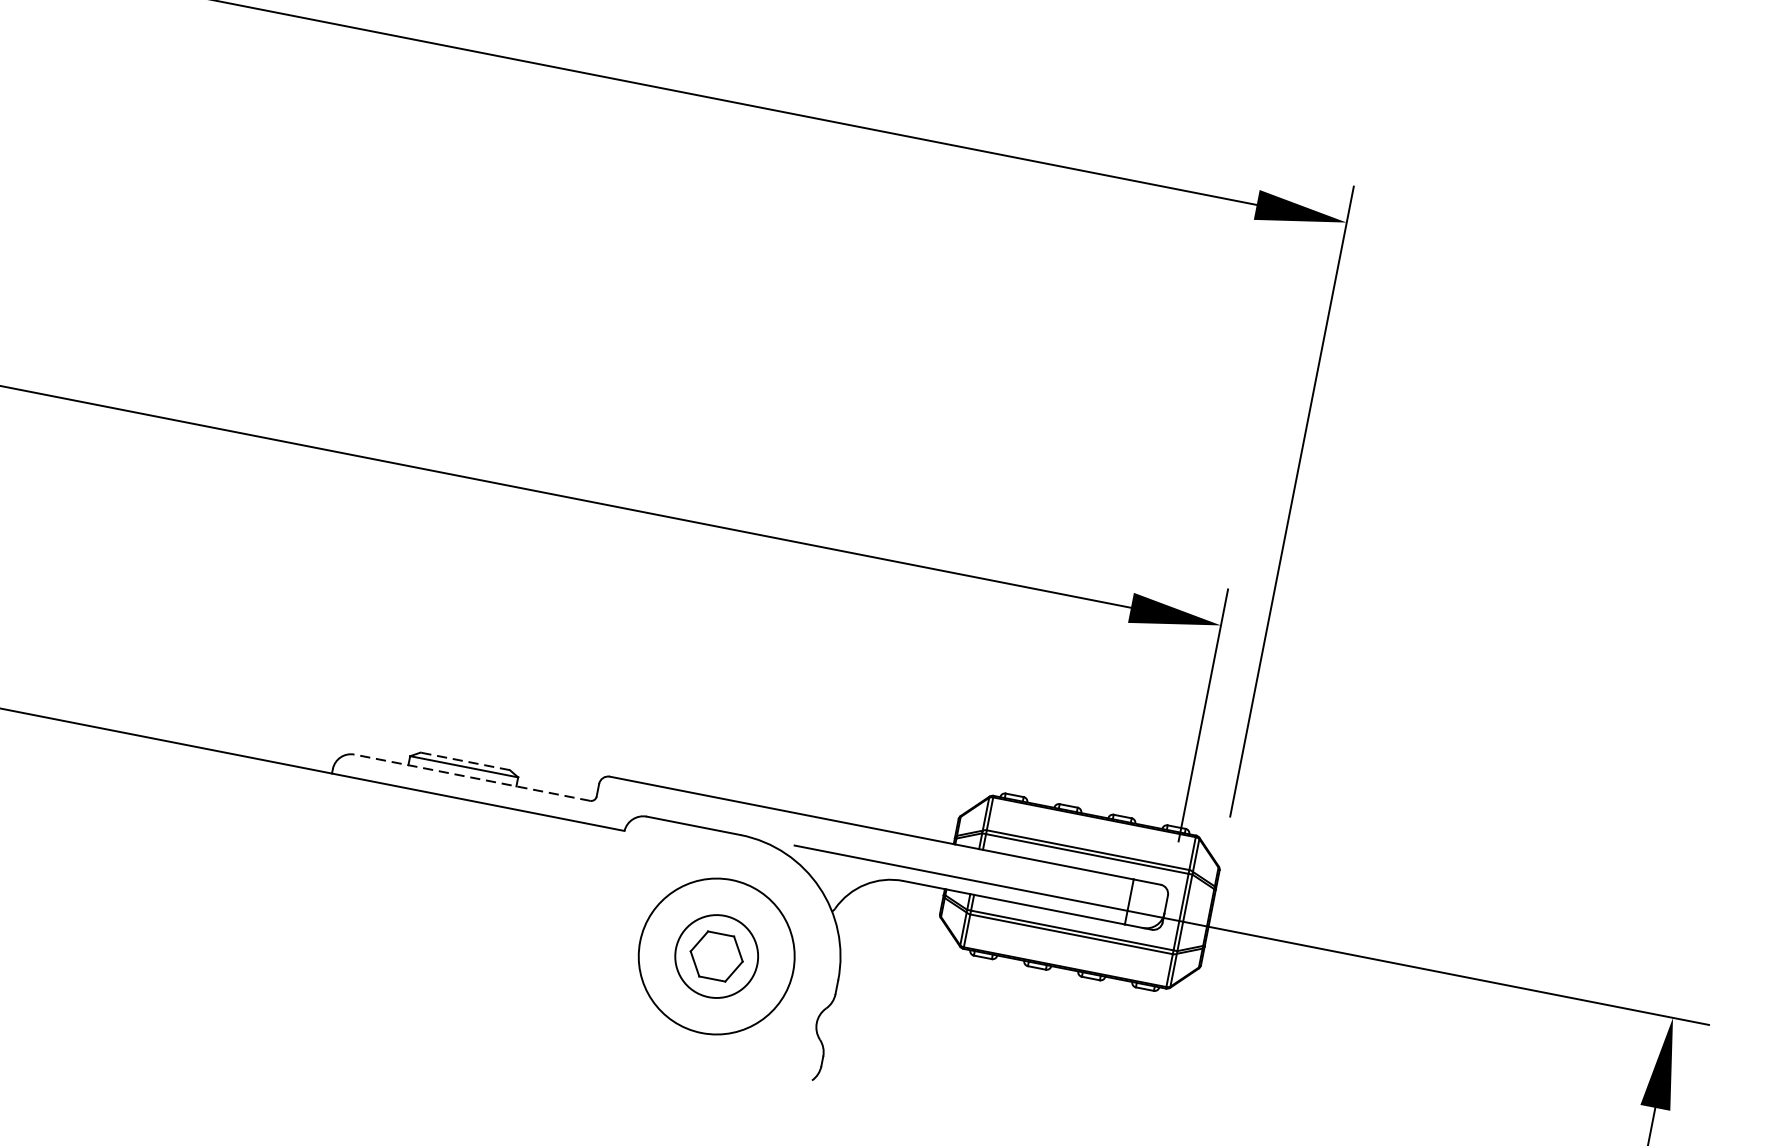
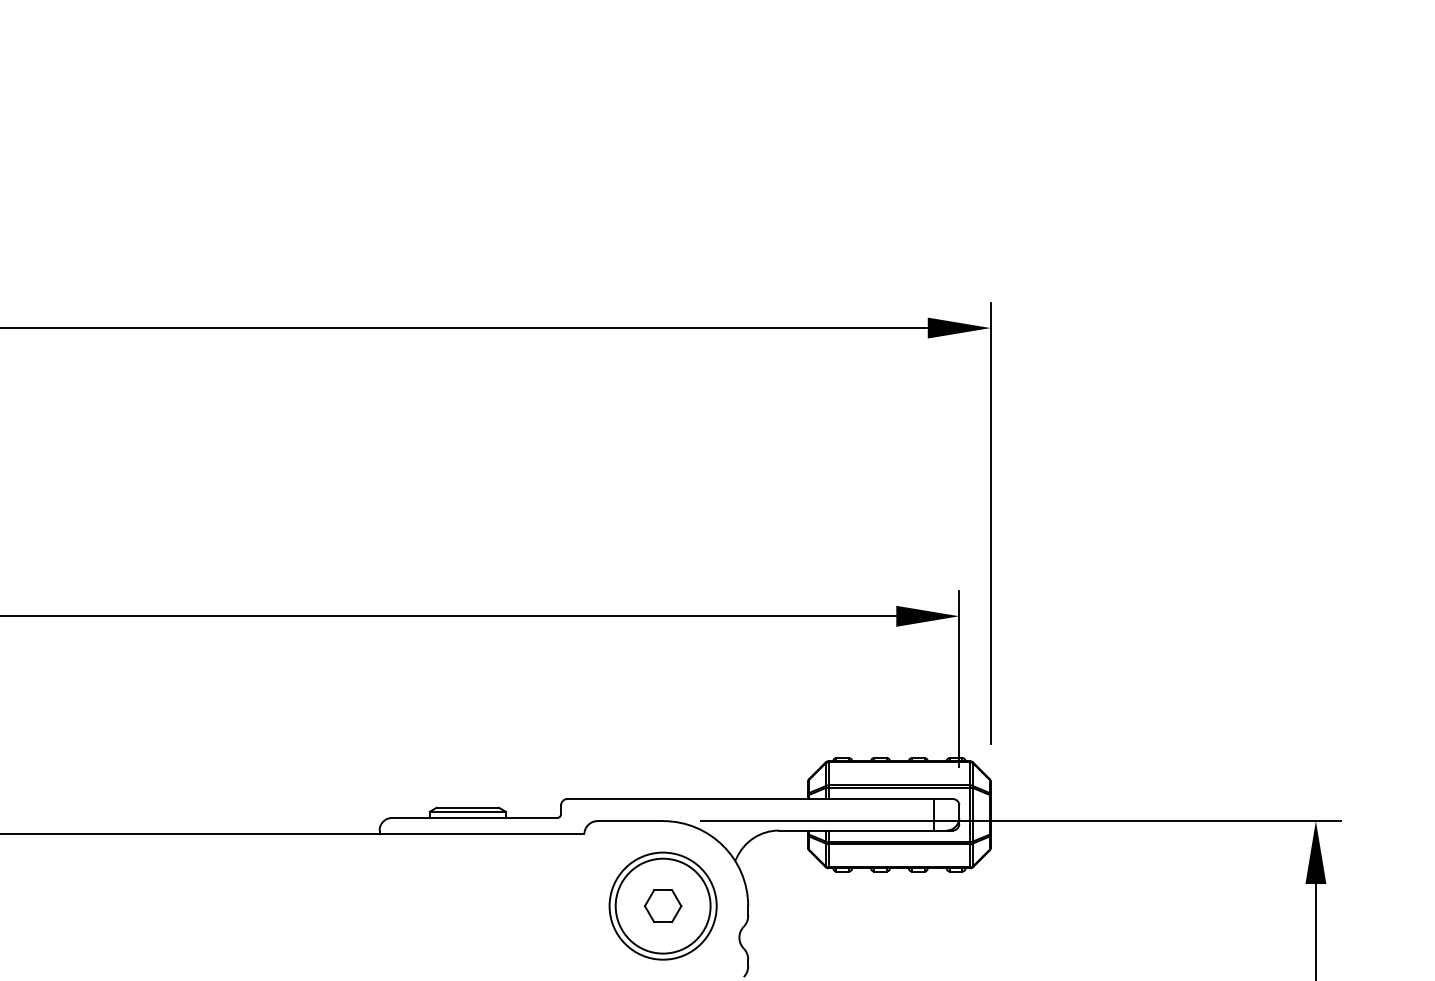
line: (464, 760) -> (467, 807), dashed -> solid
line: (472, 777) -> (474, 817), dashed -> solid
circle: (715, 955) -> (662, 905), size x1.67

